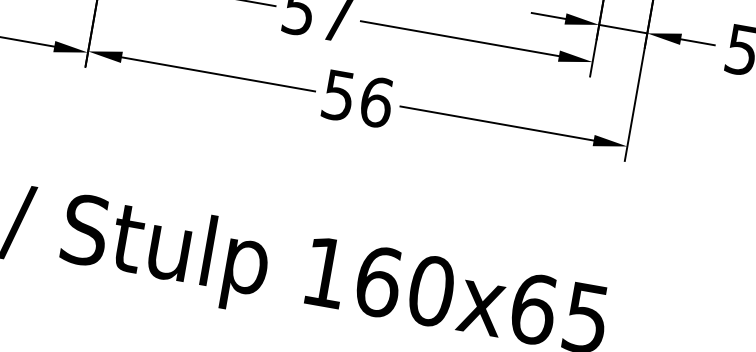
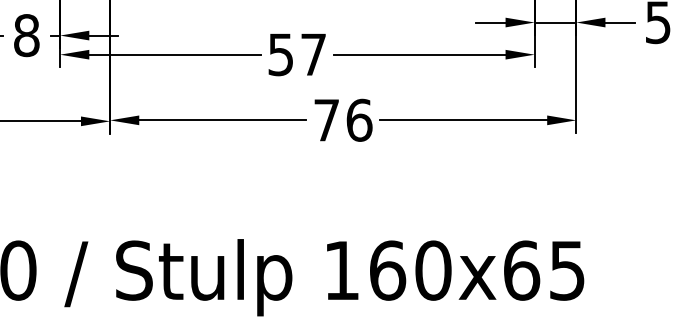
text: (338, 95) -> (326, 120), 56 -> 76

